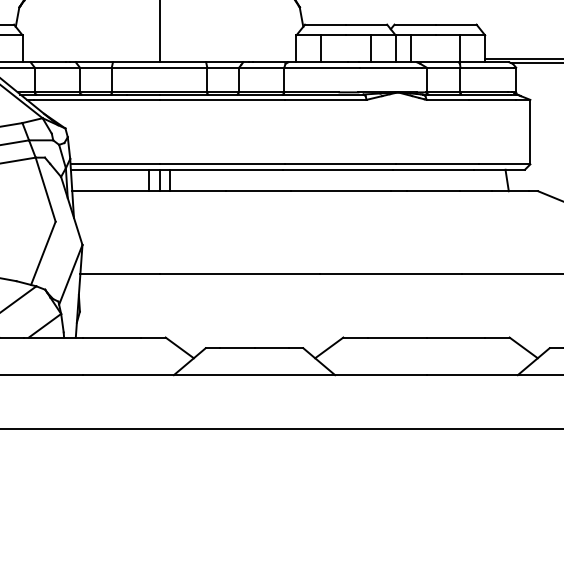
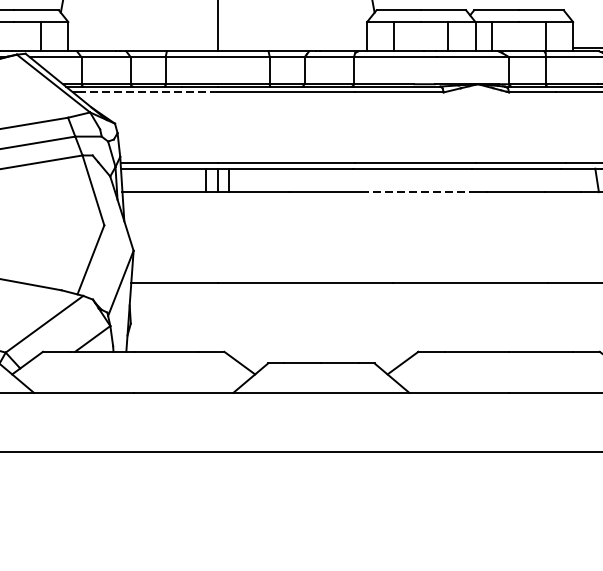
line: (96, 99) -> (148, 92), solid -> dashed
line: (340, 191) -> (415, 192), solid -> dashed

